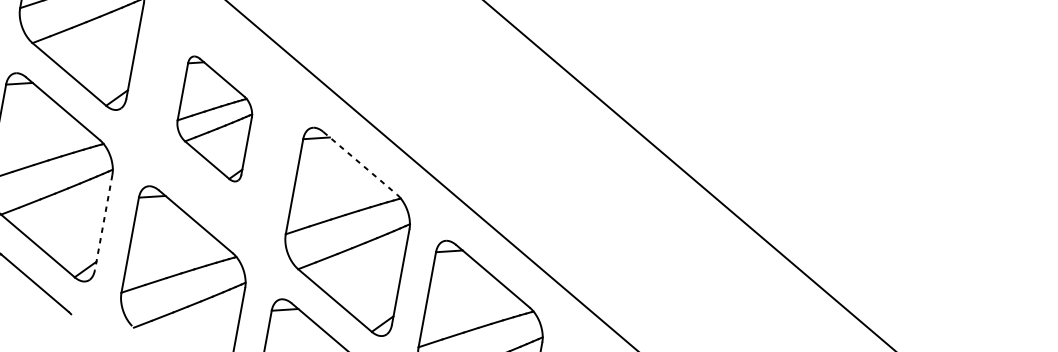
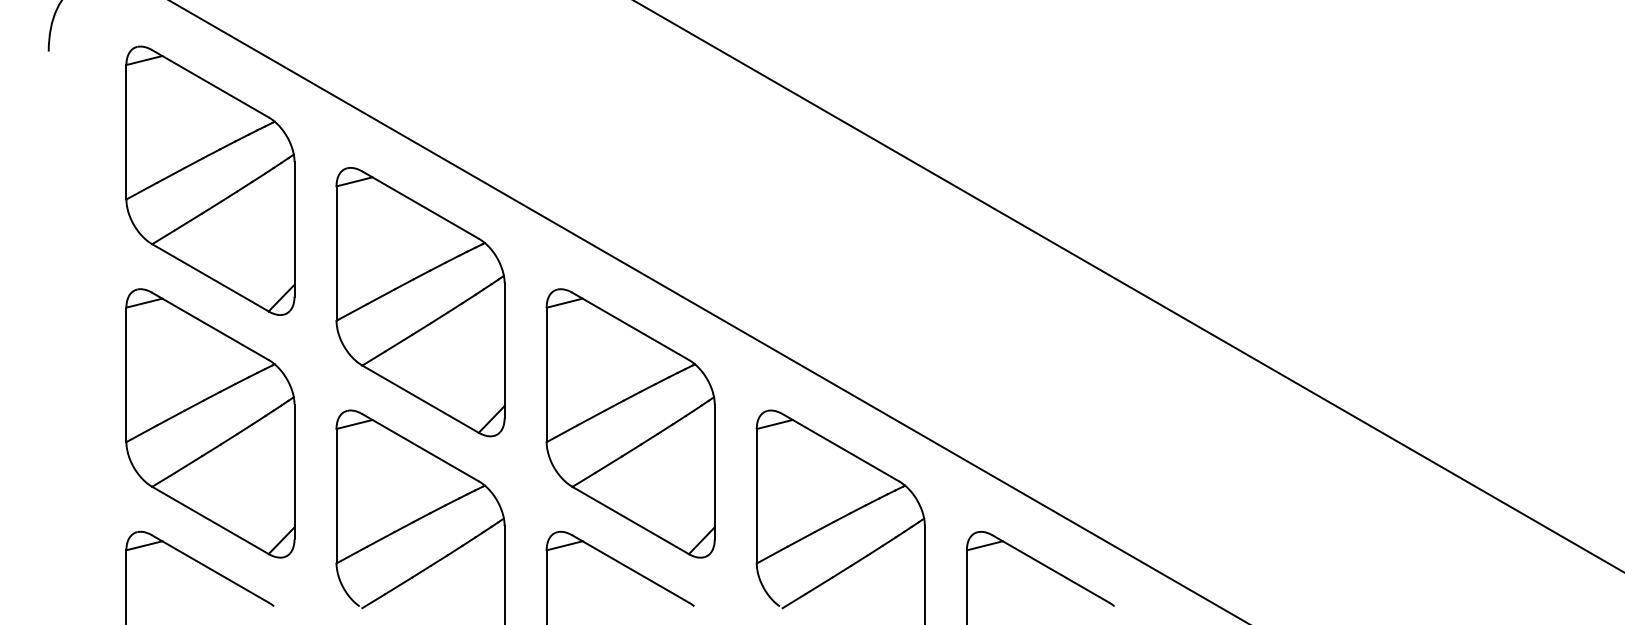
part: (214, 119) -> (420, 302), size x1.67
line: (360, 163) -> (631, 326), dashed -> solid
line: (103, 222) -> (294, 472), dashed -> solid

